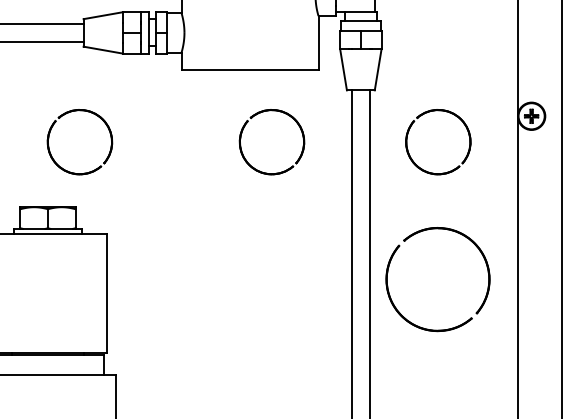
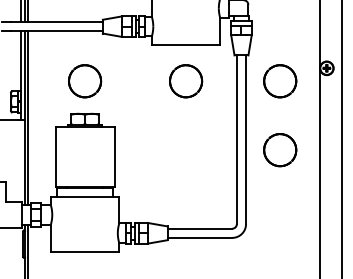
part: (80, 142) -> (85, 81), moved
part: (272, 142) -> (186, 81), moved
part: (438, 280) -> (280, 150), size x0.62

